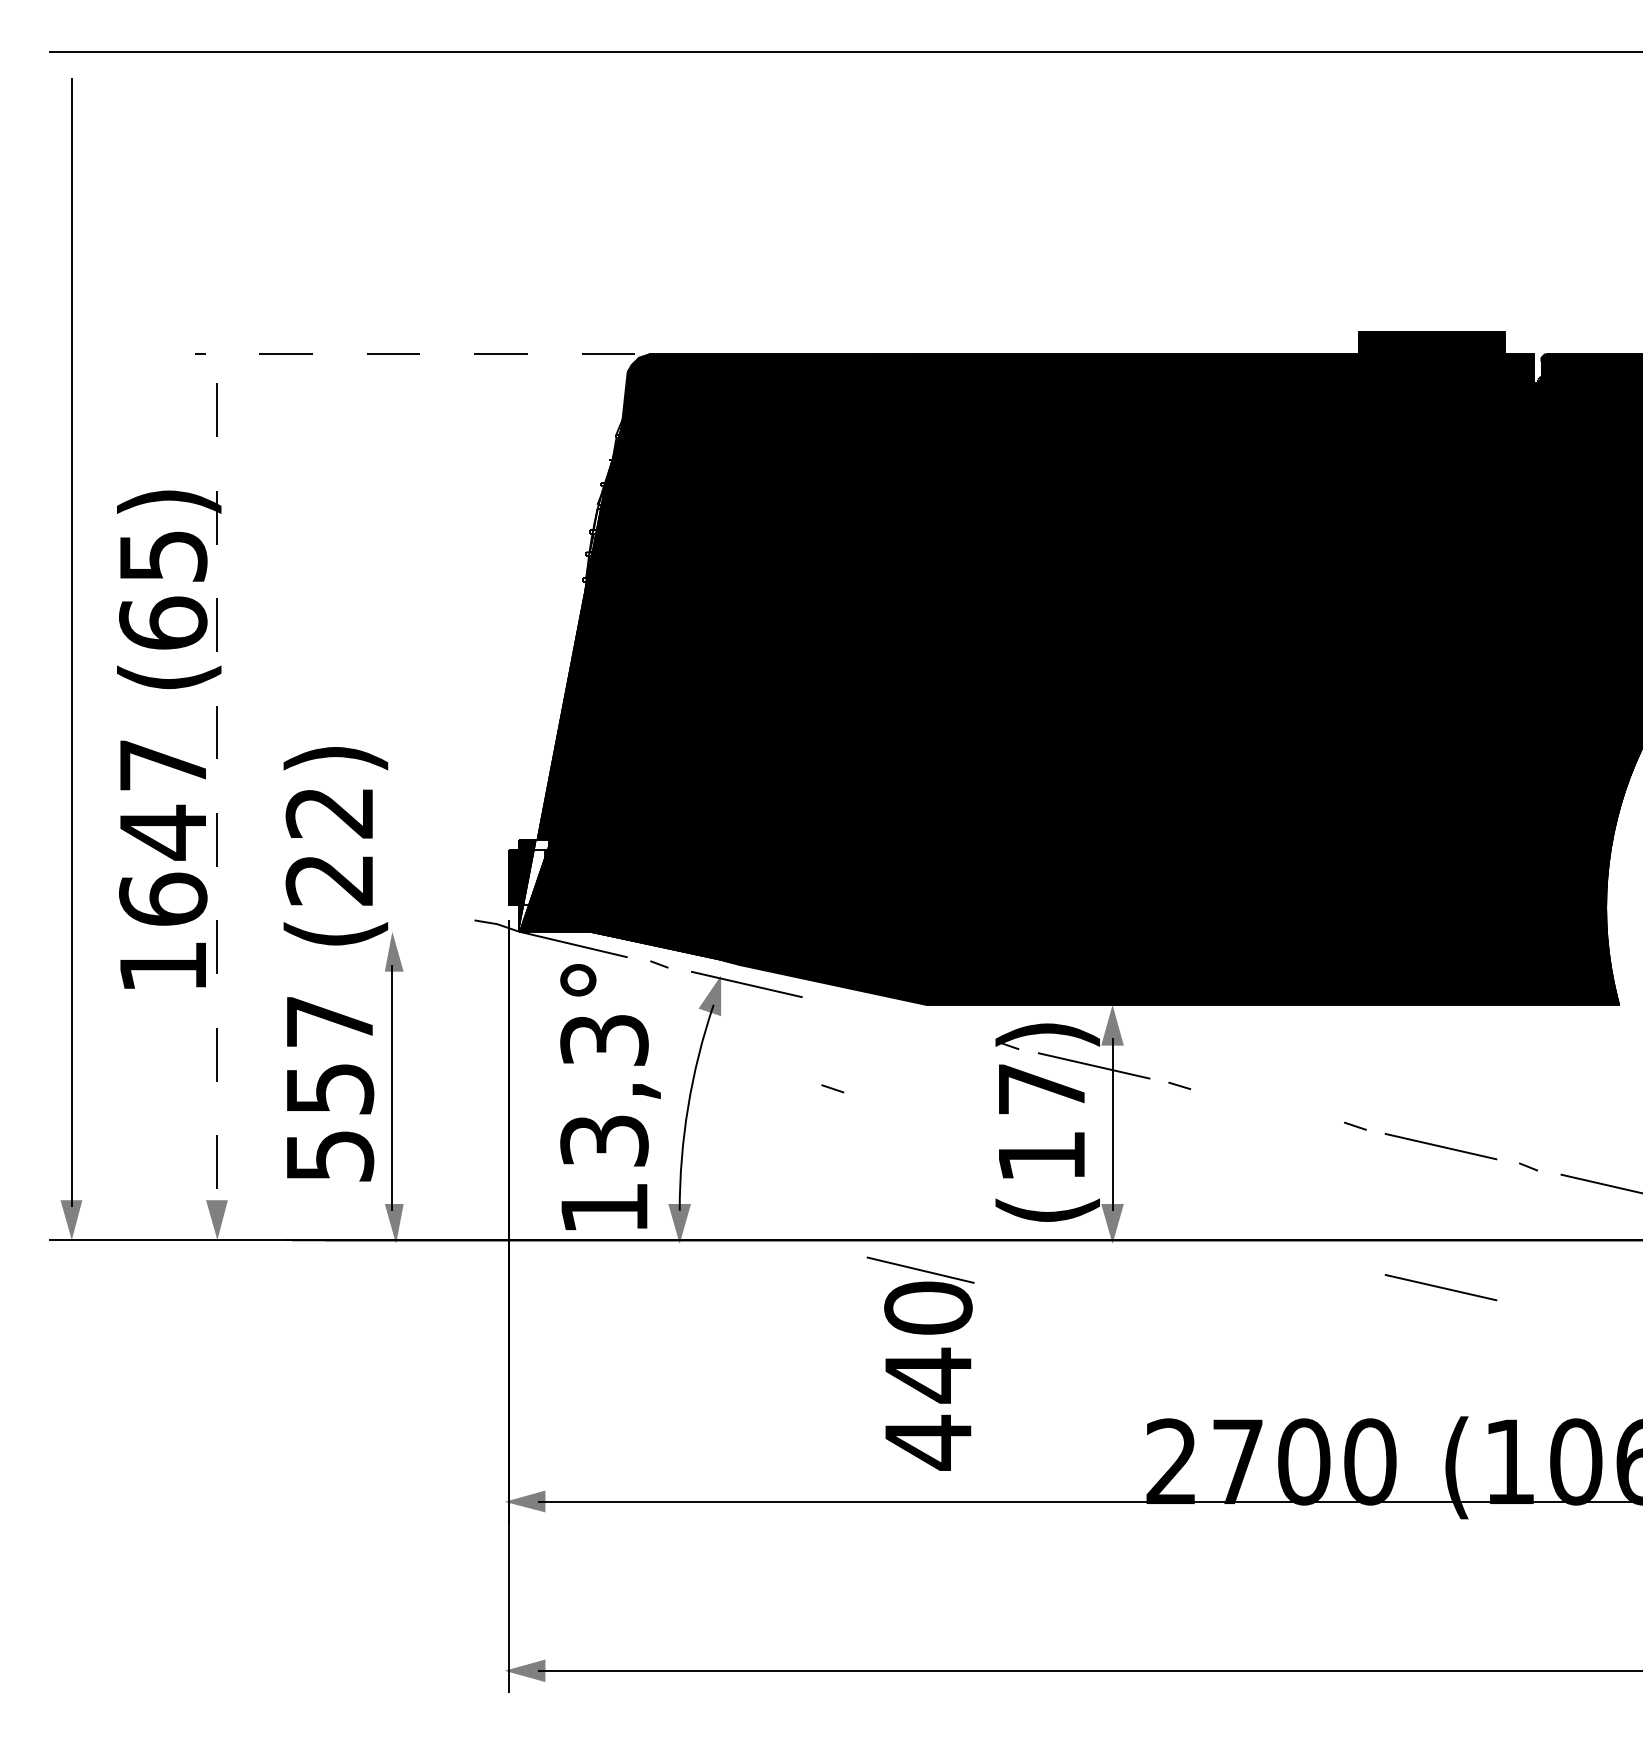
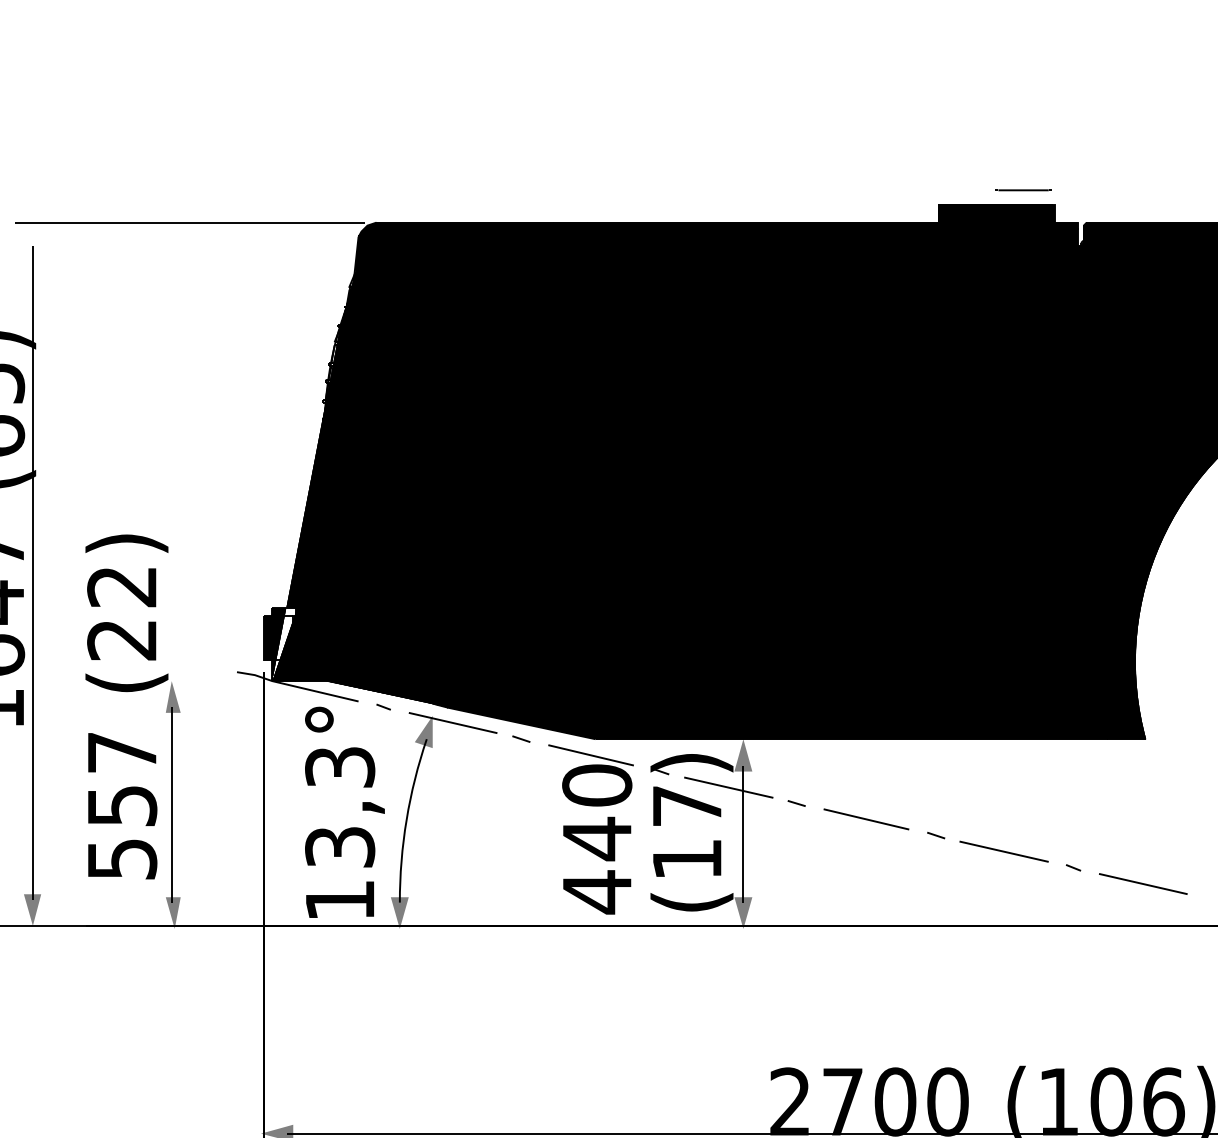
line: (1465, 313) -> (1023, 190), added
line: (414, 353) -> (189, 222), dashed -> solid
line: (217, 795) -> (32, 573), dashed -> solid
line: (832, 1088) -> (521, 738), moved
line: (1267, 1105) -> (866, 819), added
line: (1440, 1287) -> (1003, 963), removed
part: (920, 1363) -> (590, 829), moved

